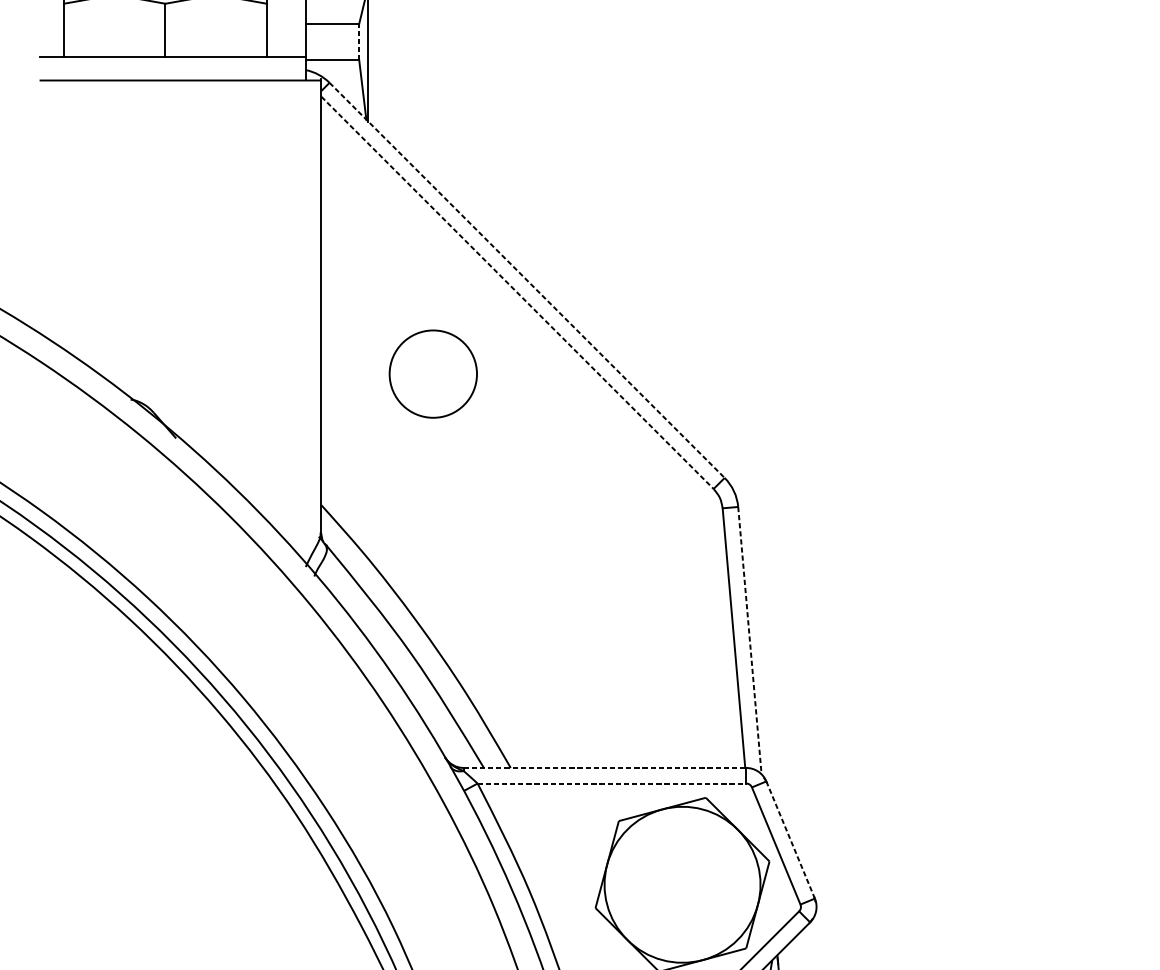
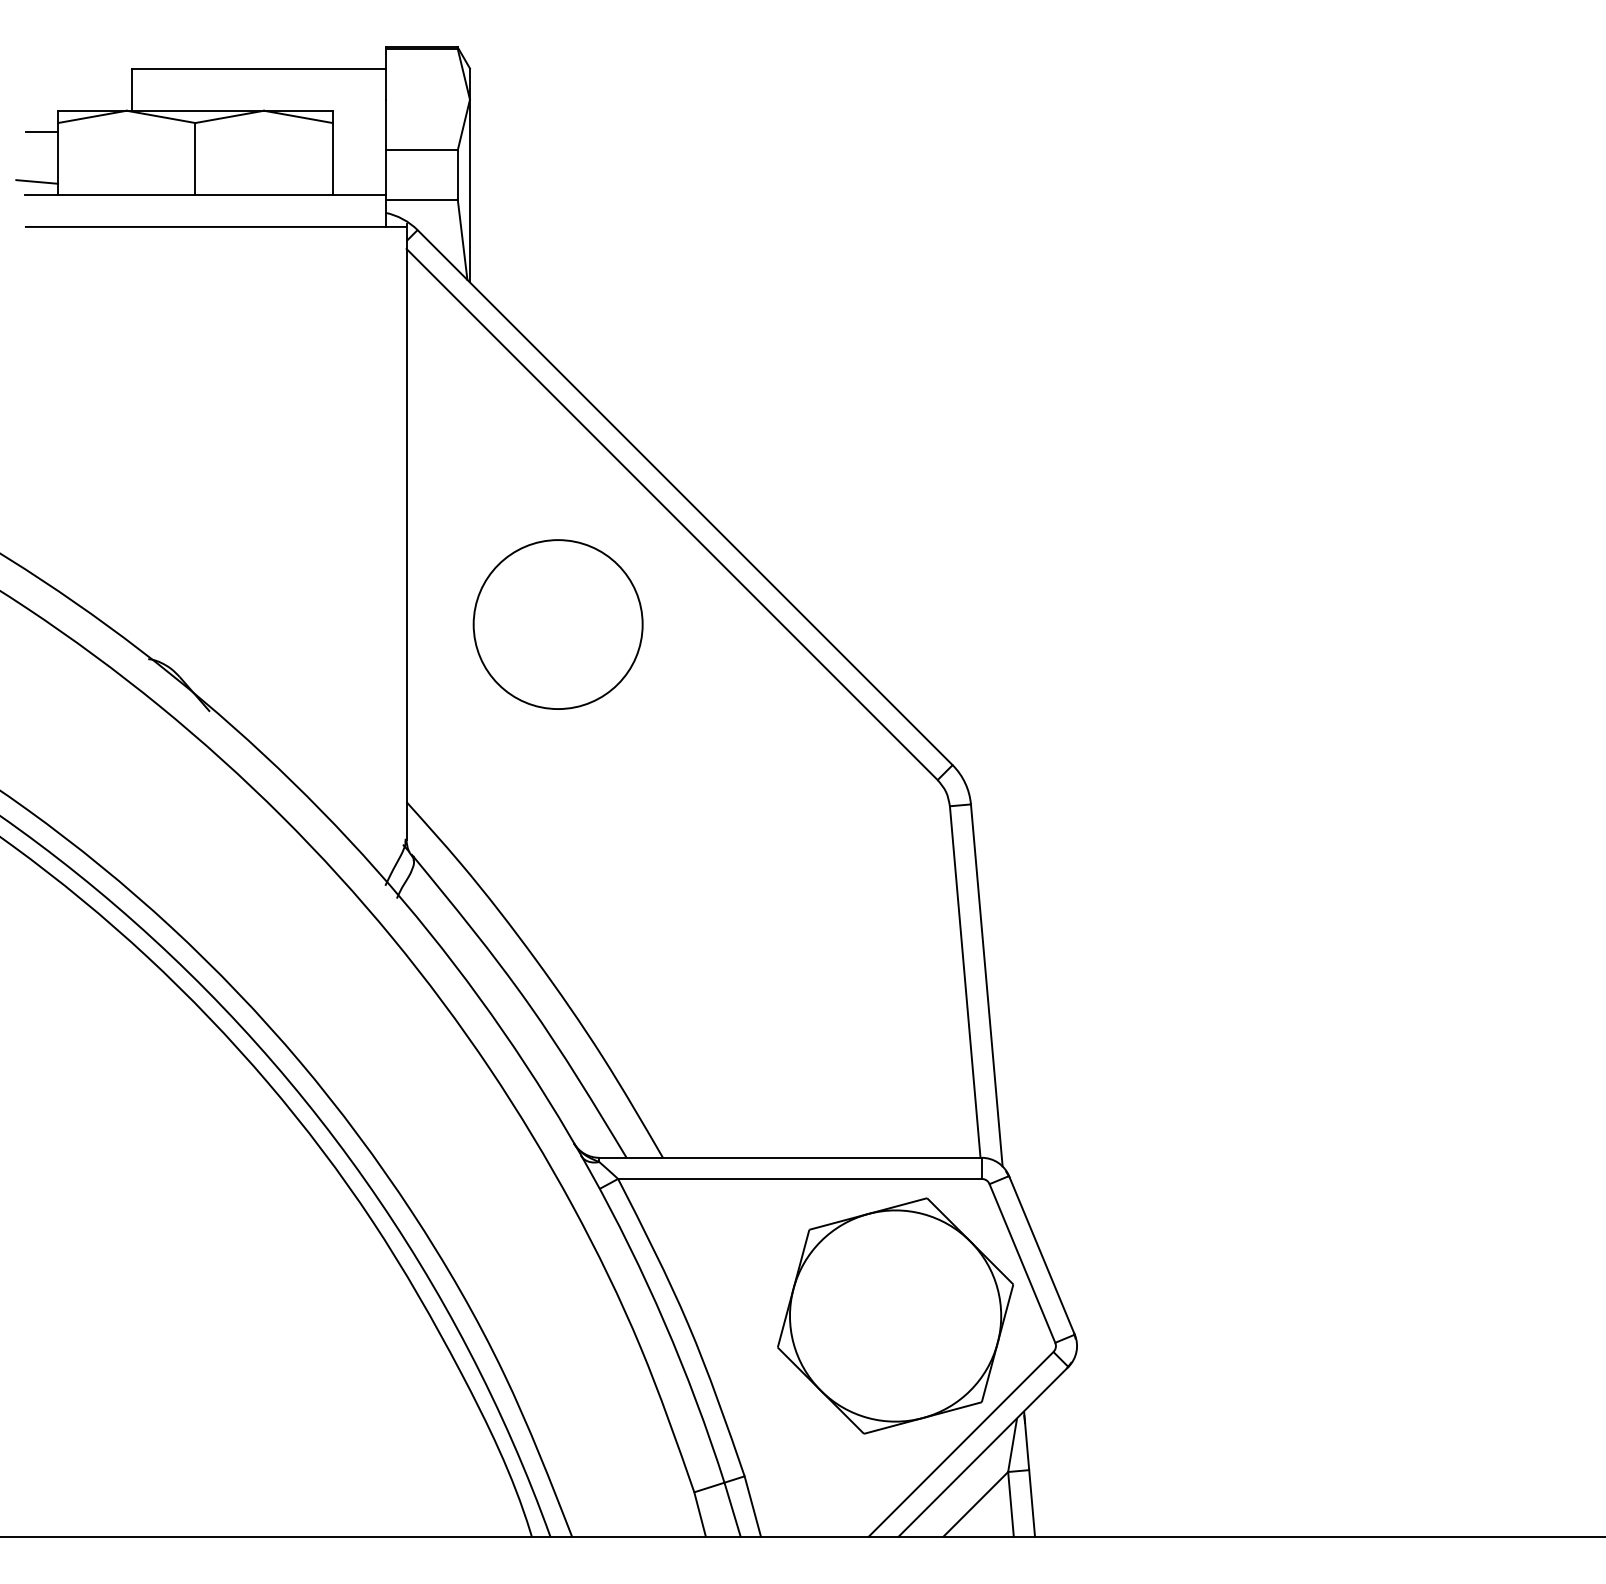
line: (52, 10) -> (42, 131), added
line: (359, 41) -> (457, 174), dashed -> solid
line: (48, 46) -> (37, 181), added
line: (527, 280) -> (685, 497), dashed -> solid
line: (517, 292) -> (672, 514), dashed -> solid
circle: (432, 374) -> (557, 624), size x1.43
line: (749, 640) -> (986, 985), dashed -> solid
line: (605, 767) -> (791, 1157), dashed -> solid
line: (611, 783) -> (799, 1178), dashed -> solid
line: (790, 840) -> (1041, 1255), dashed -> solid

